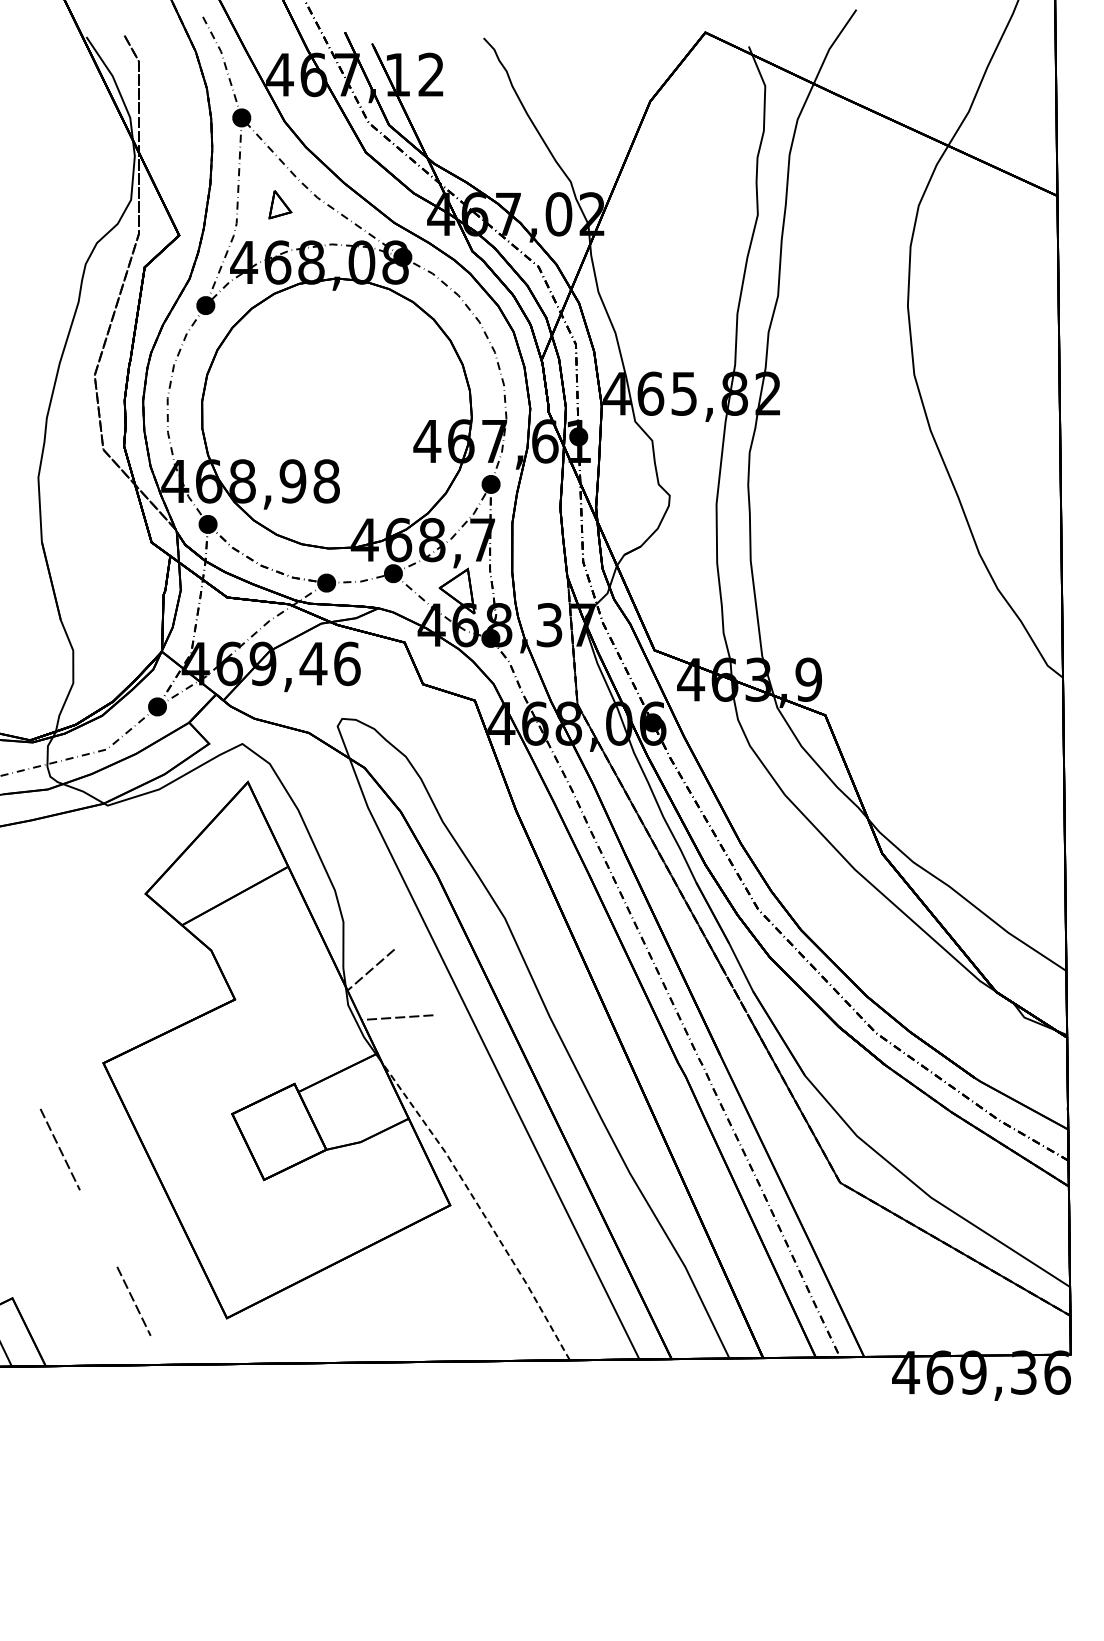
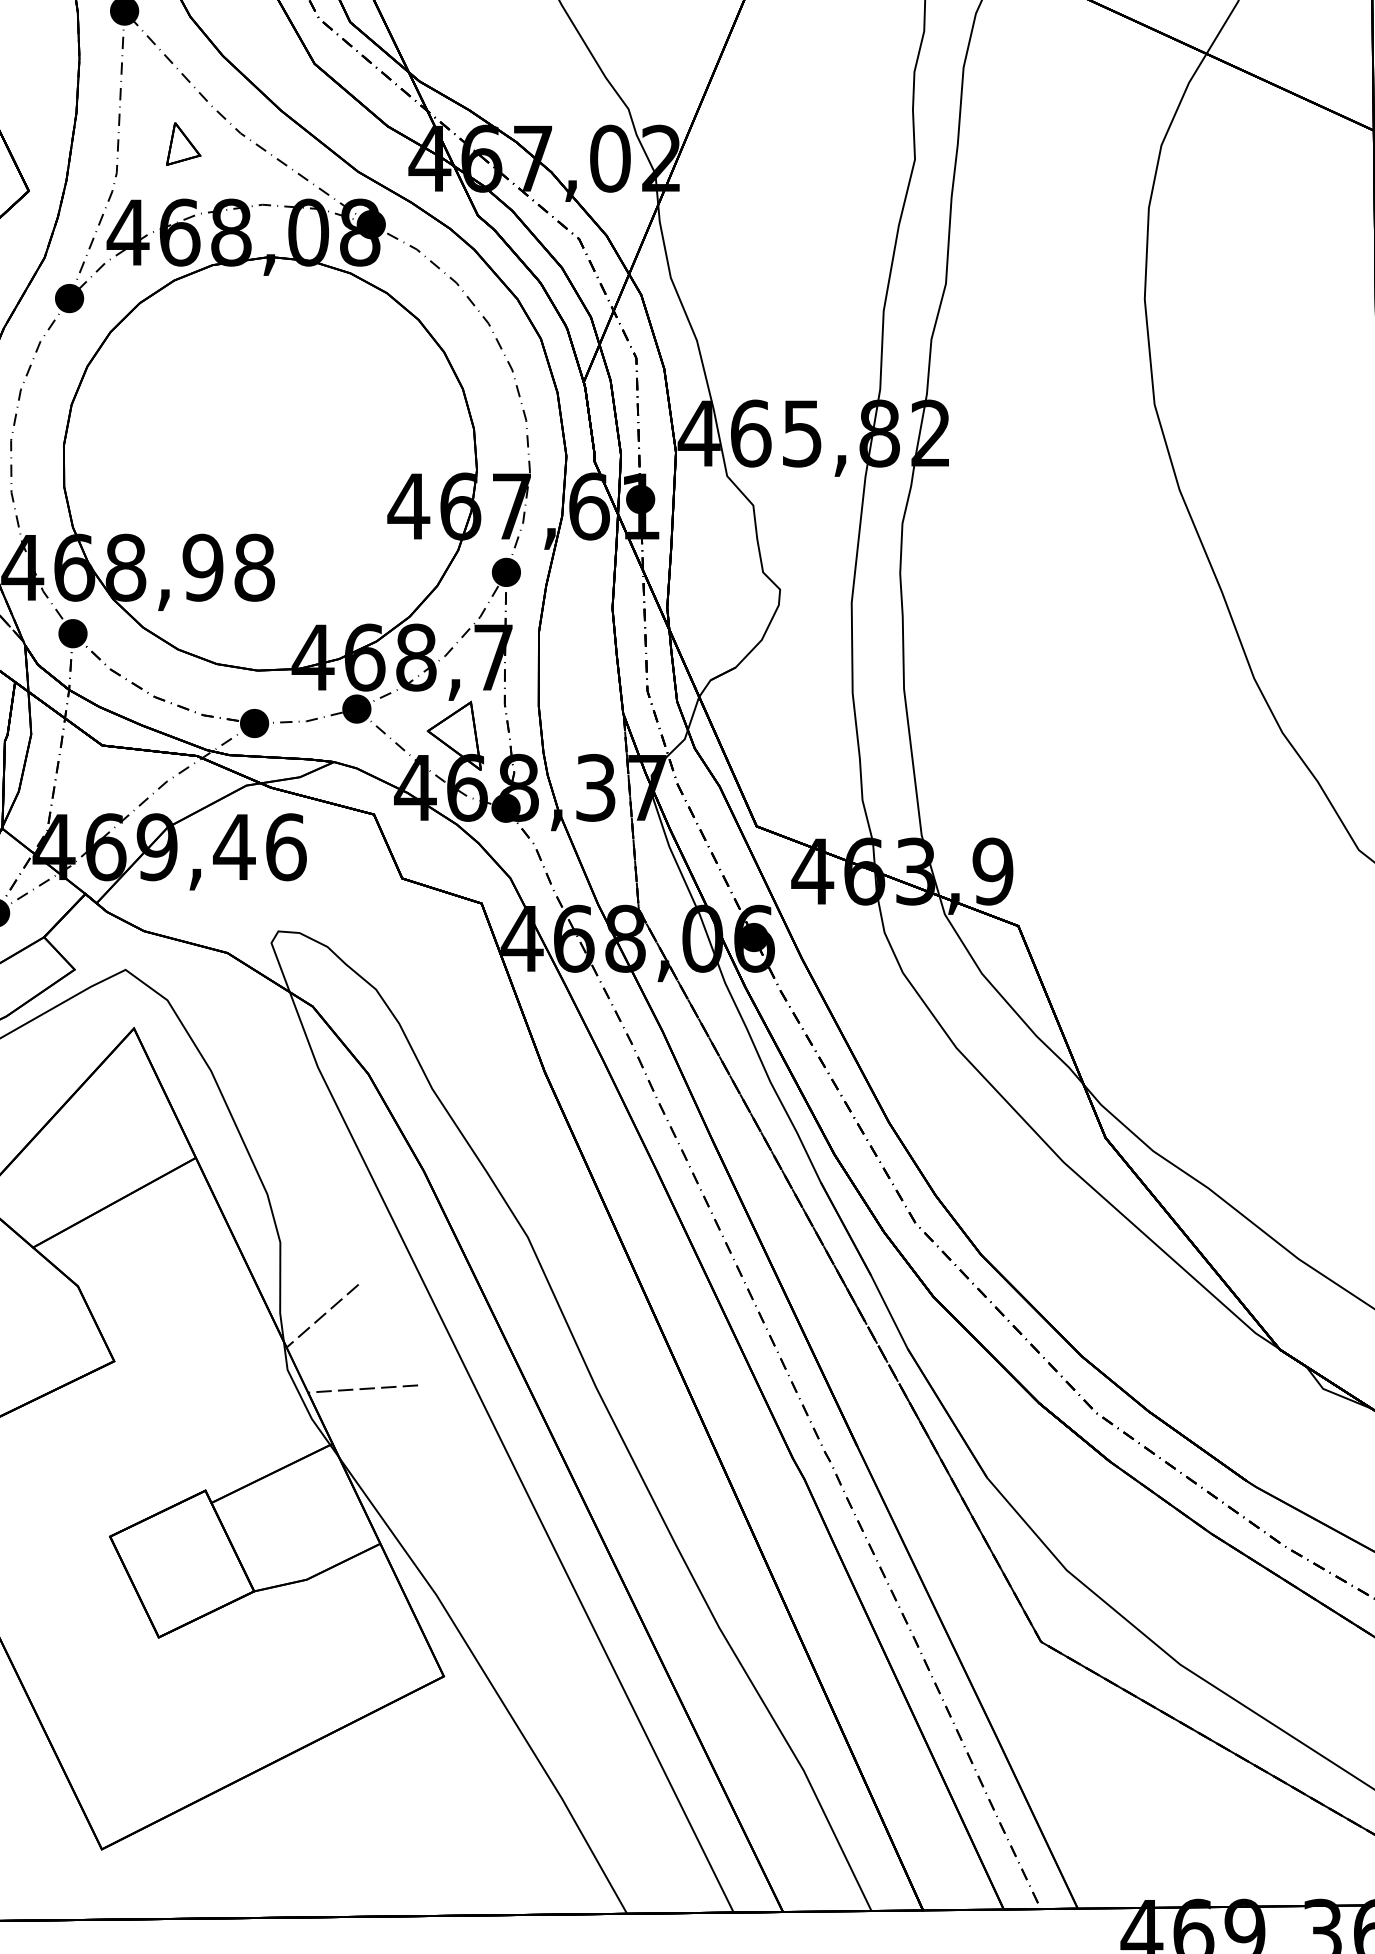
line: (480, 1208) -> (490, 1681), dashed -> solid

